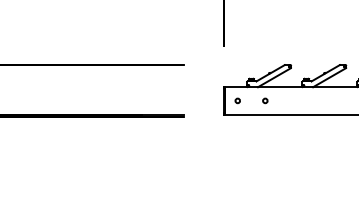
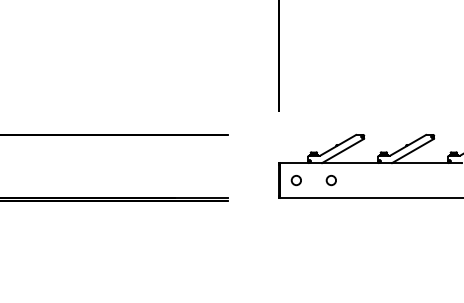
circle: (237, 100) -> (296, 180), size x1.6
circle: (265, 100) -> (331, 180), size x1.6

